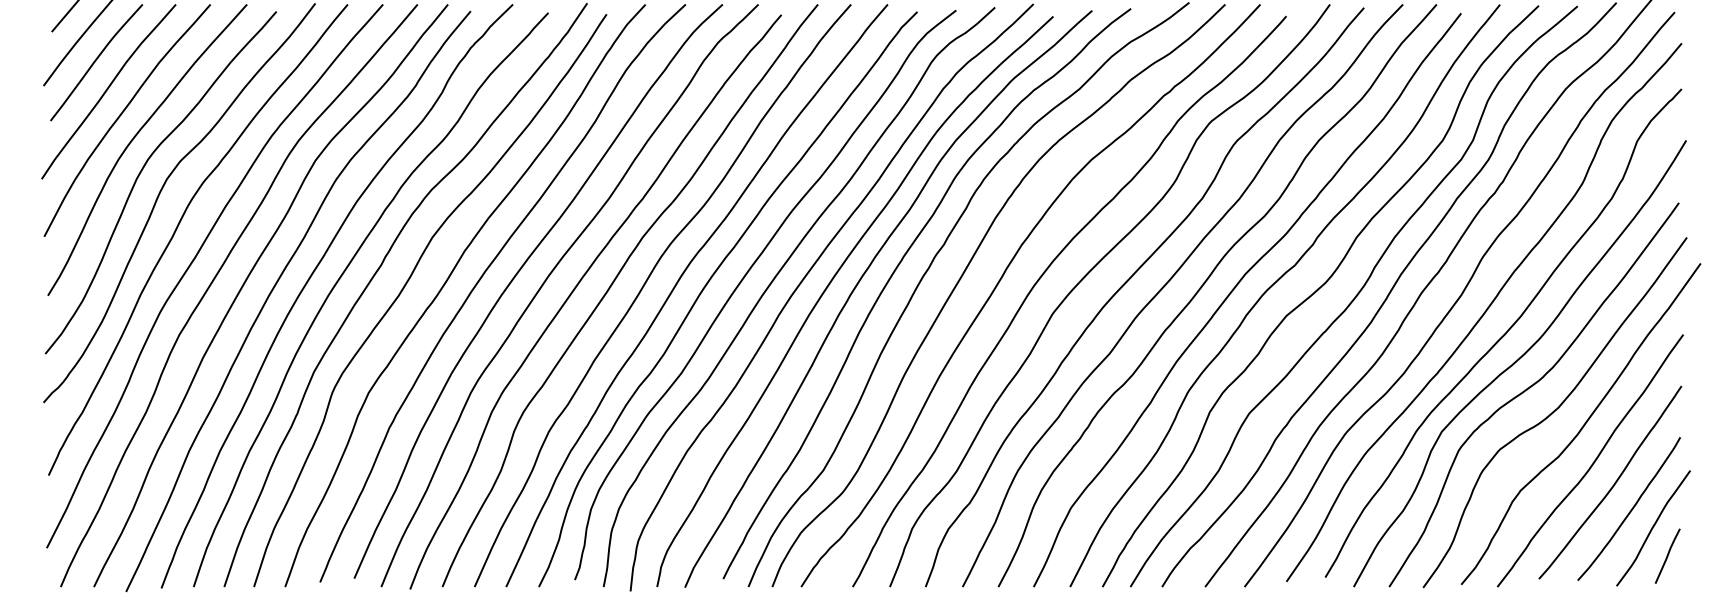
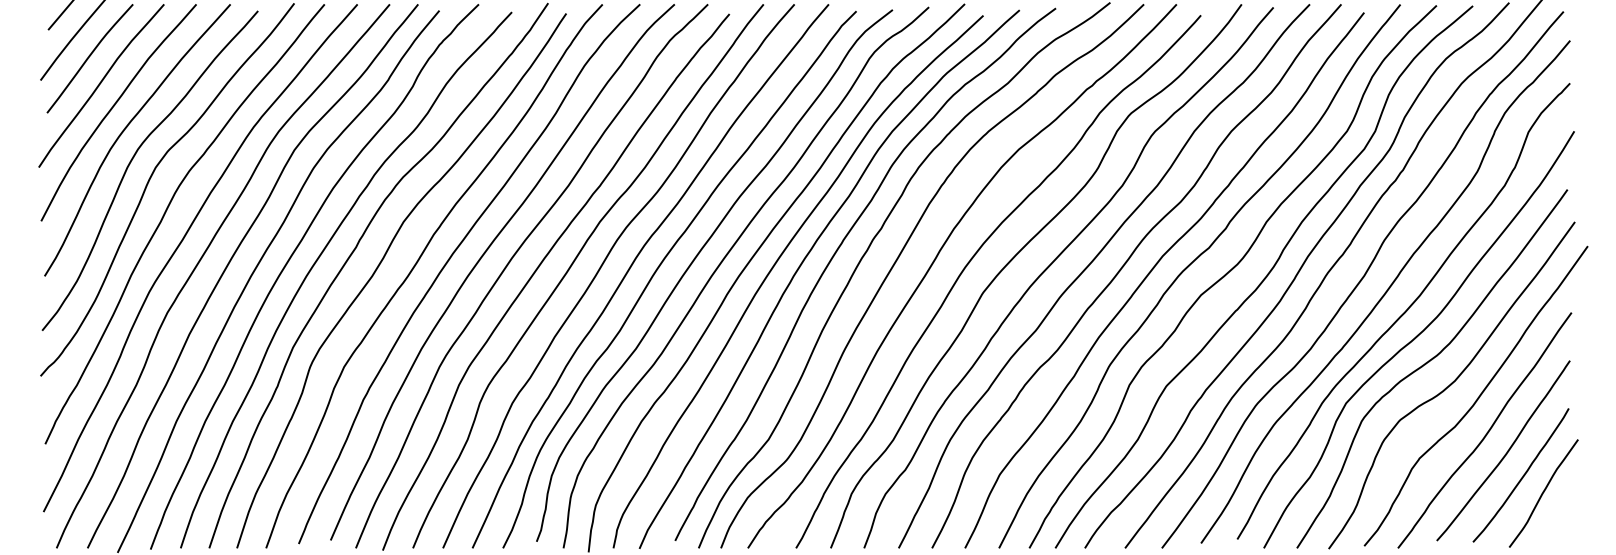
line: (1668, 556) -> (1557, 519), removed

